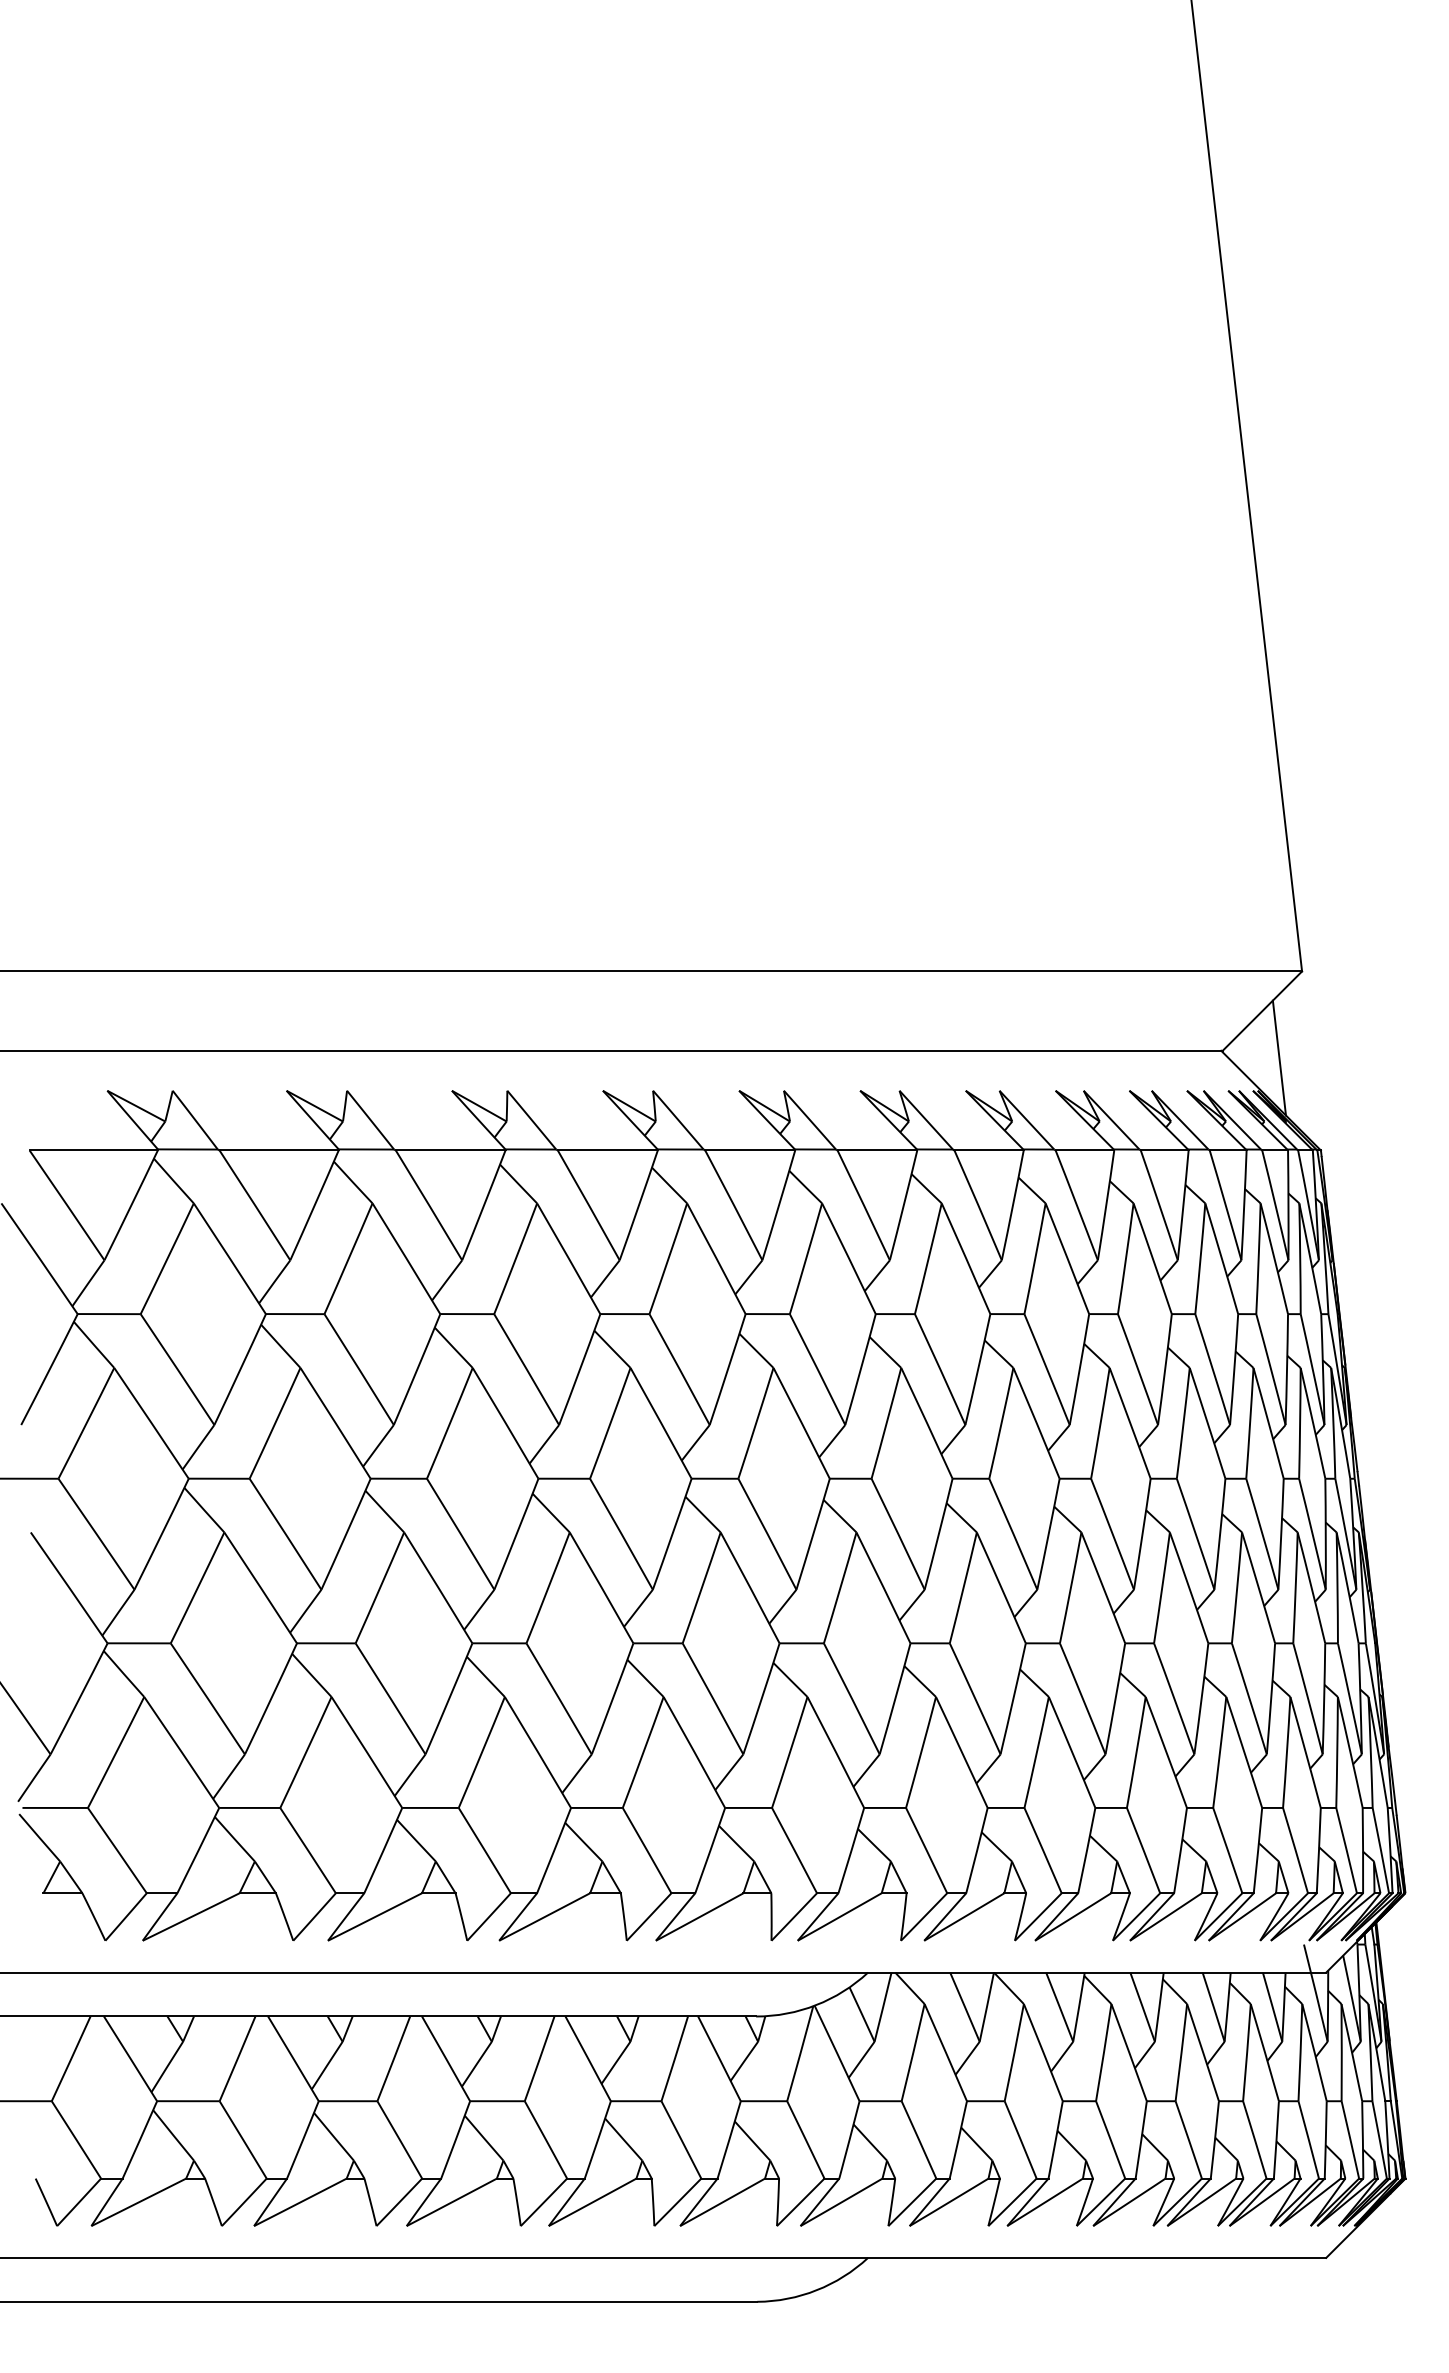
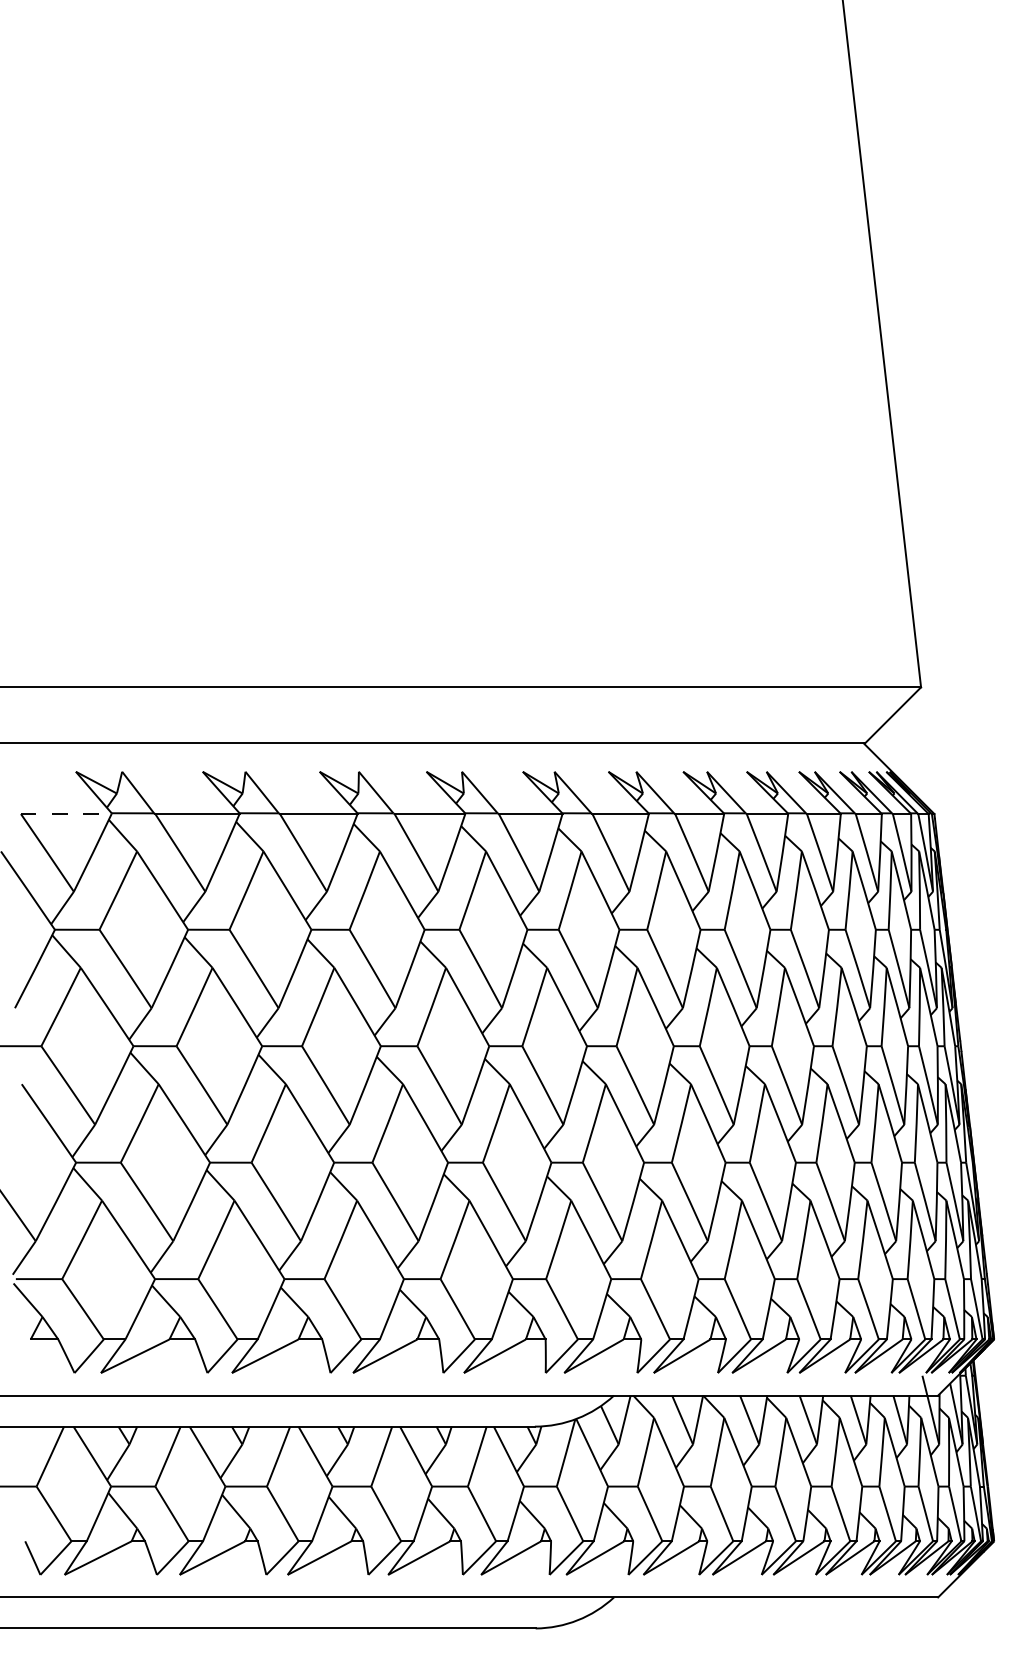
line: (1278, 1057) -> (904, 748), removed
line: (94, 1150) -> (66, 814), solid -> dashed

